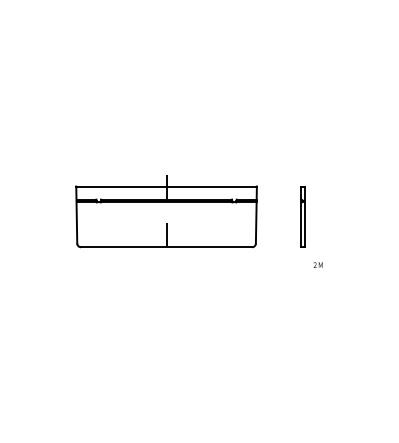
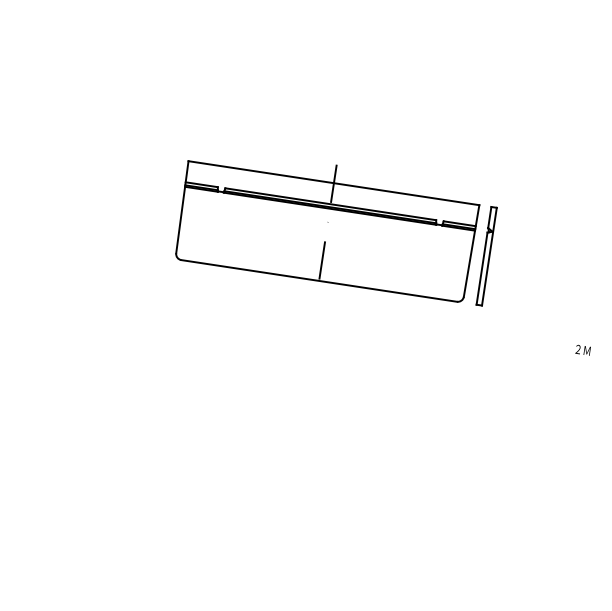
part: (302, 216) -> (485, 255), moved
text: (317, 264) -> (582, 349), moved

